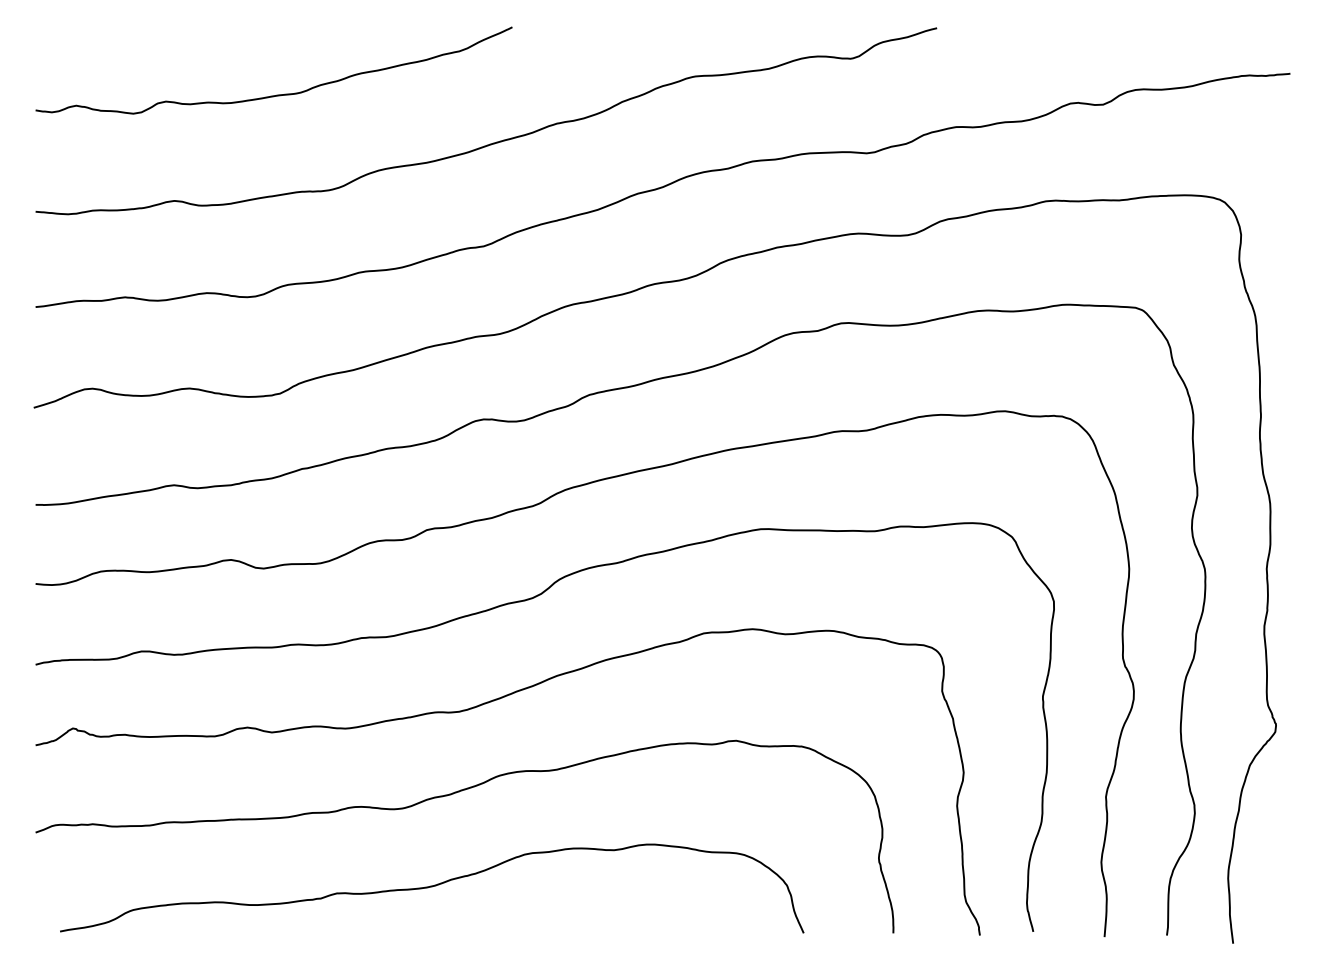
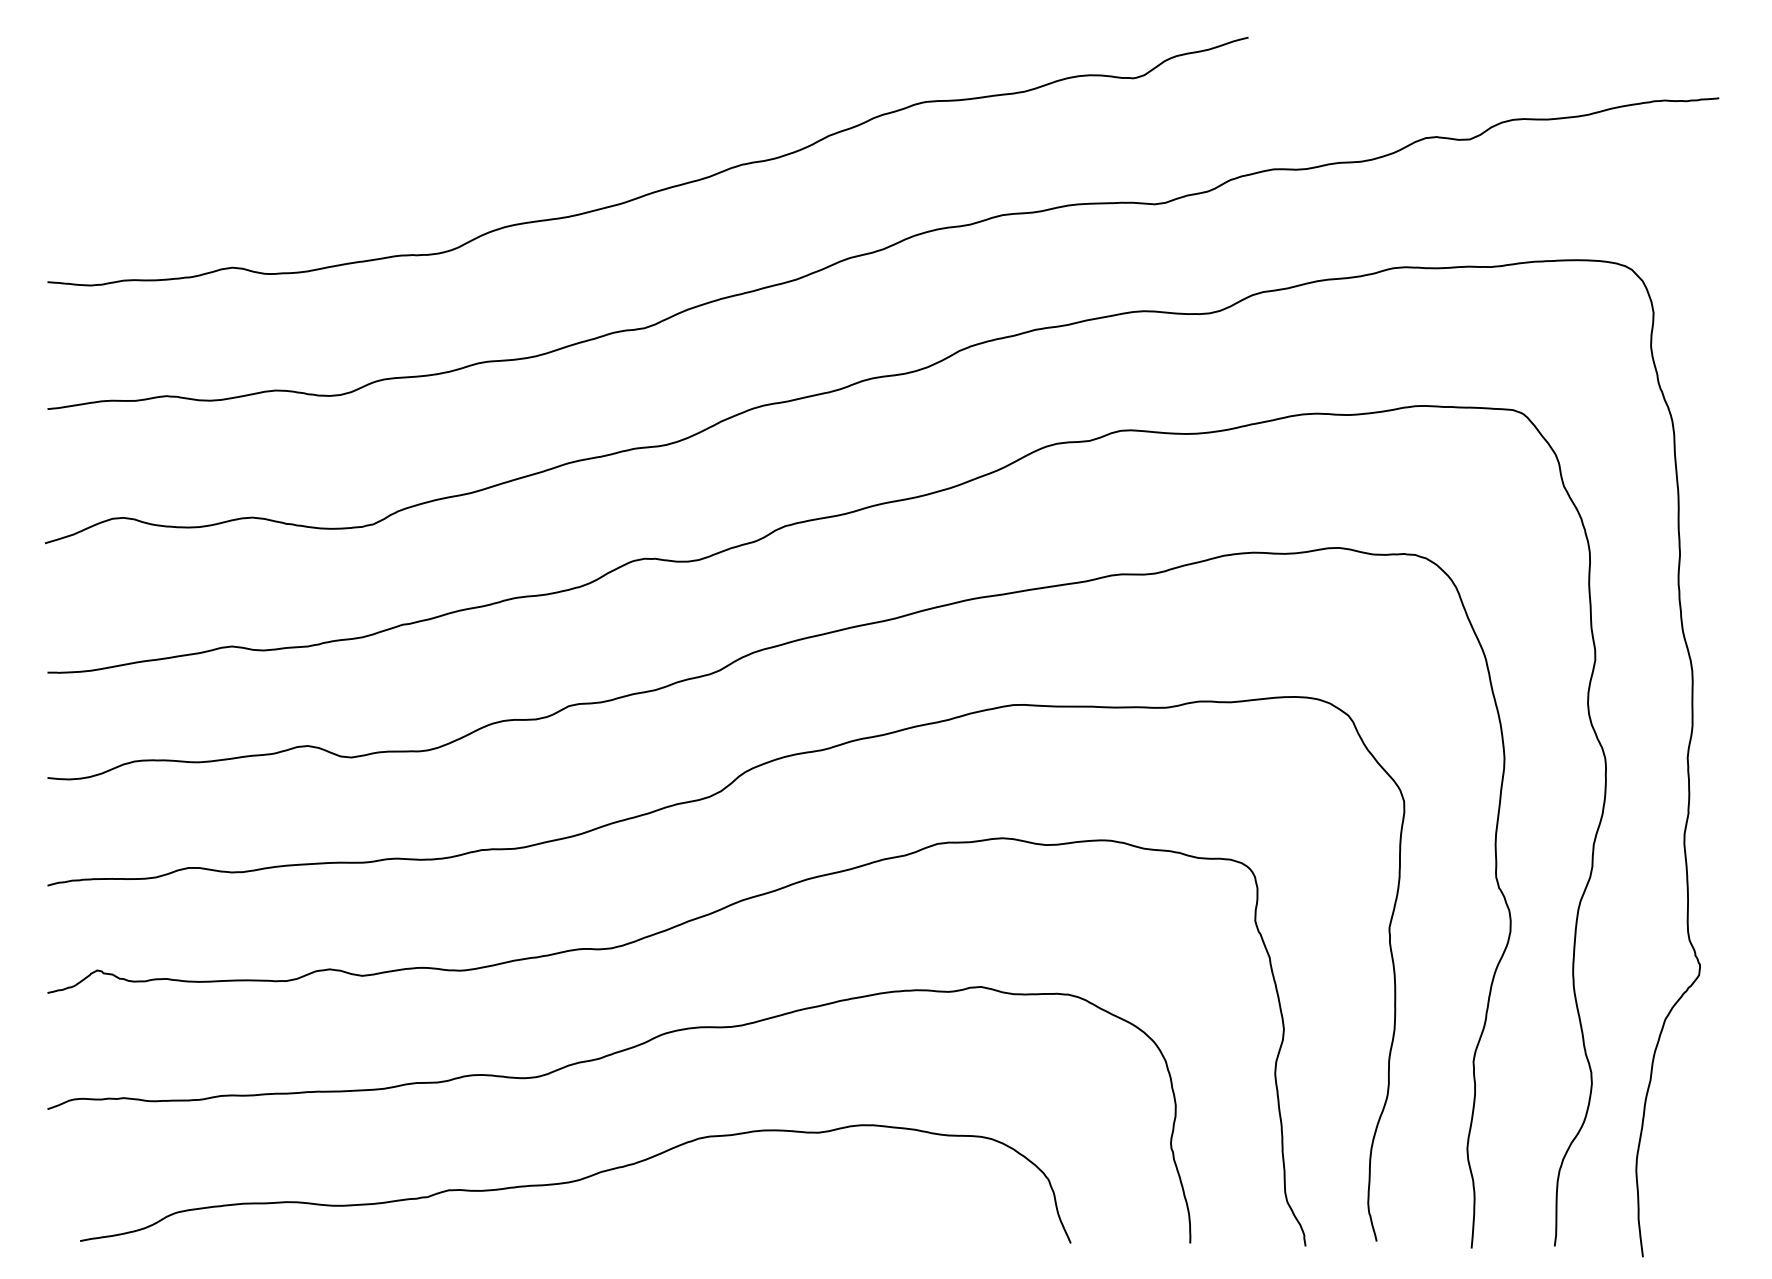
curve: (275, 94) -> (367, 126), removed

